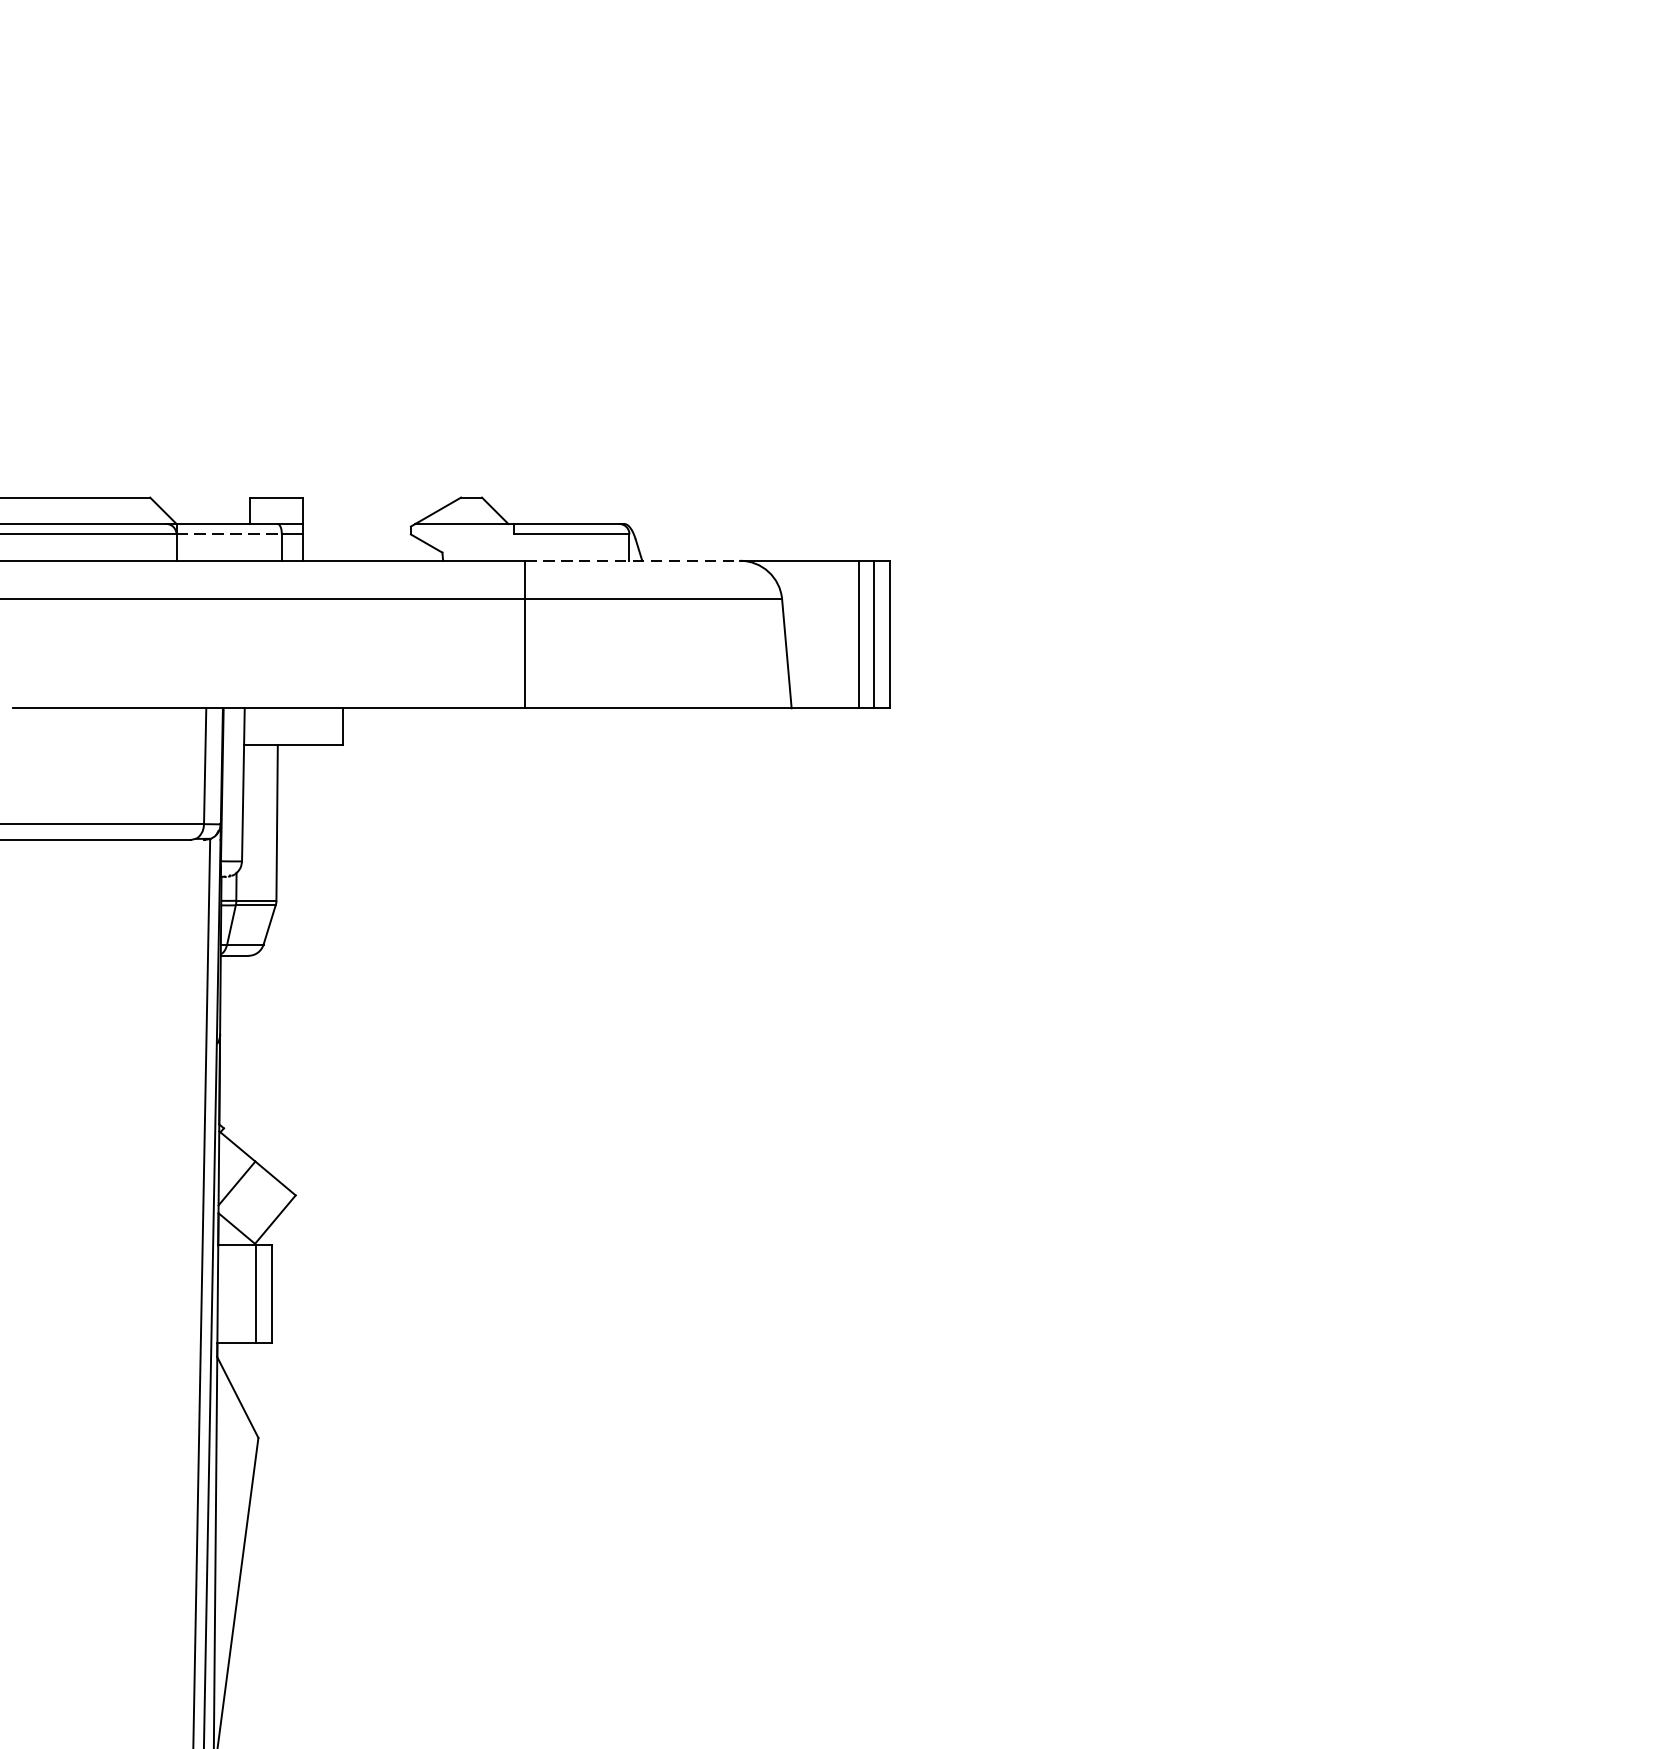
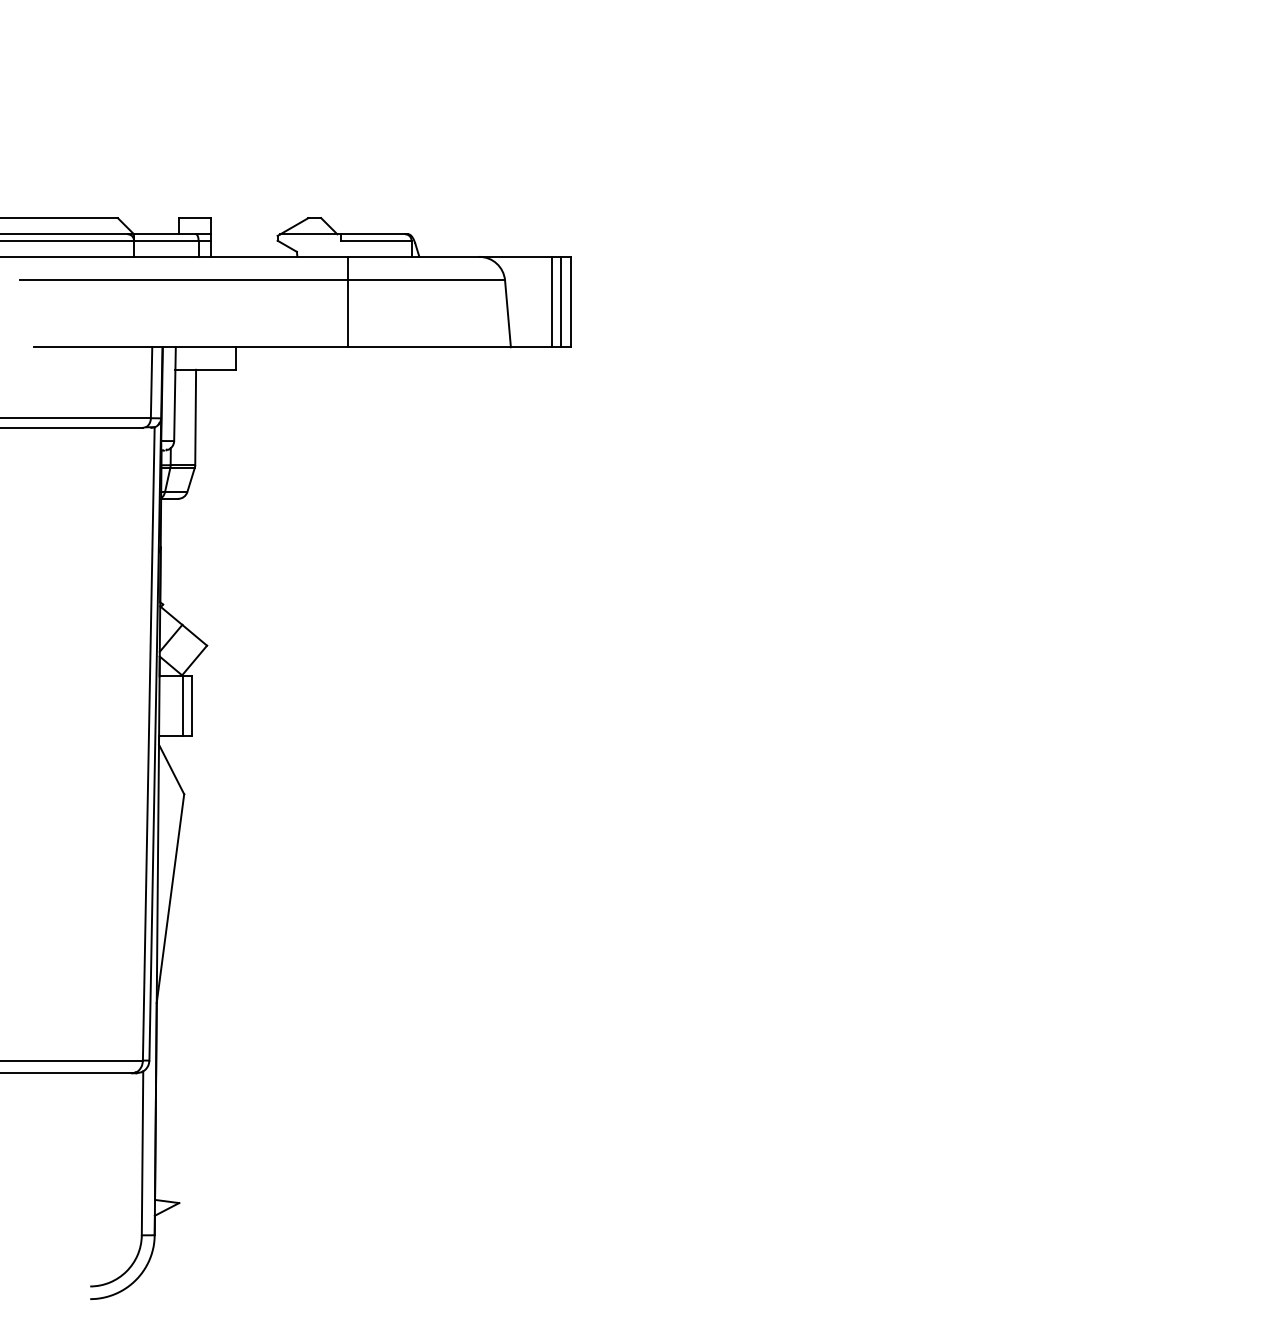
line: (229, 534) -> (166, 240), dashed -> solid
line: (632, 560) -> (413, 256), dashed -> solid

